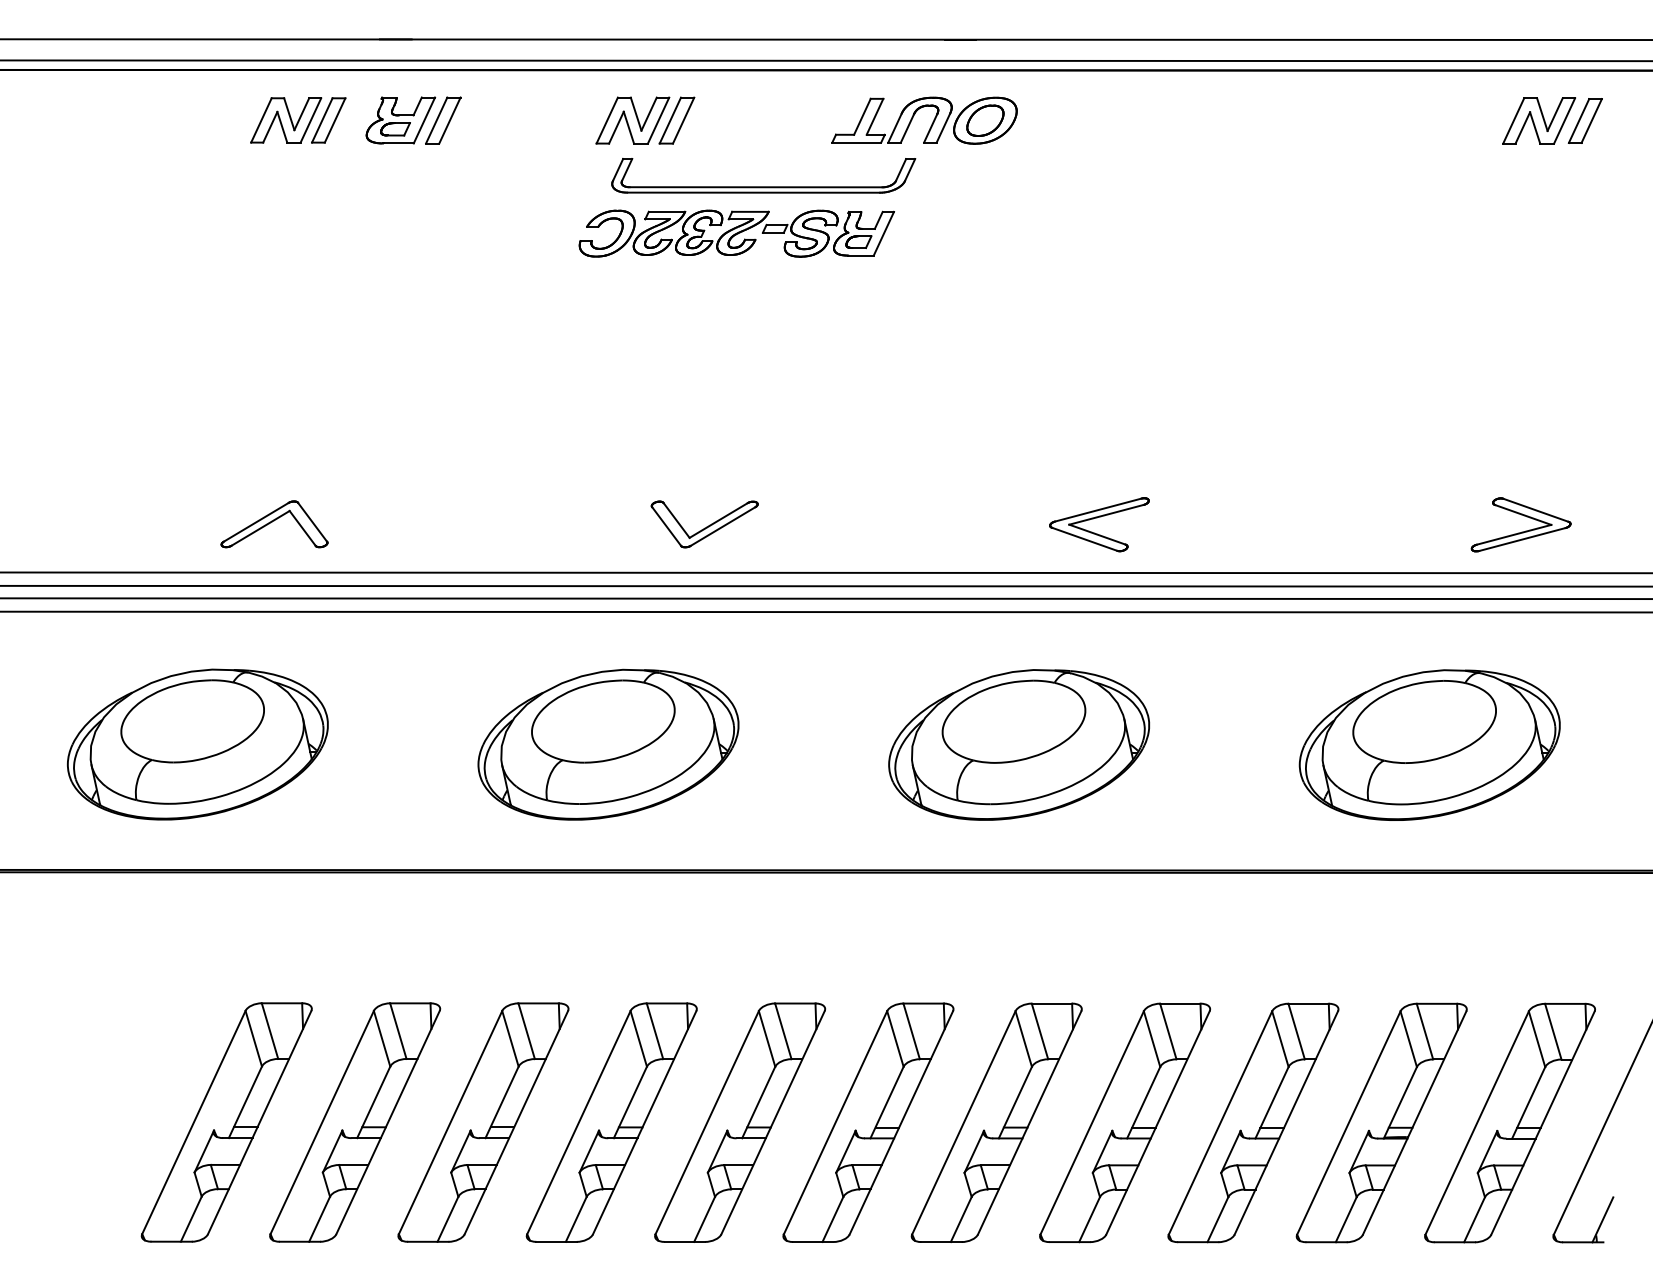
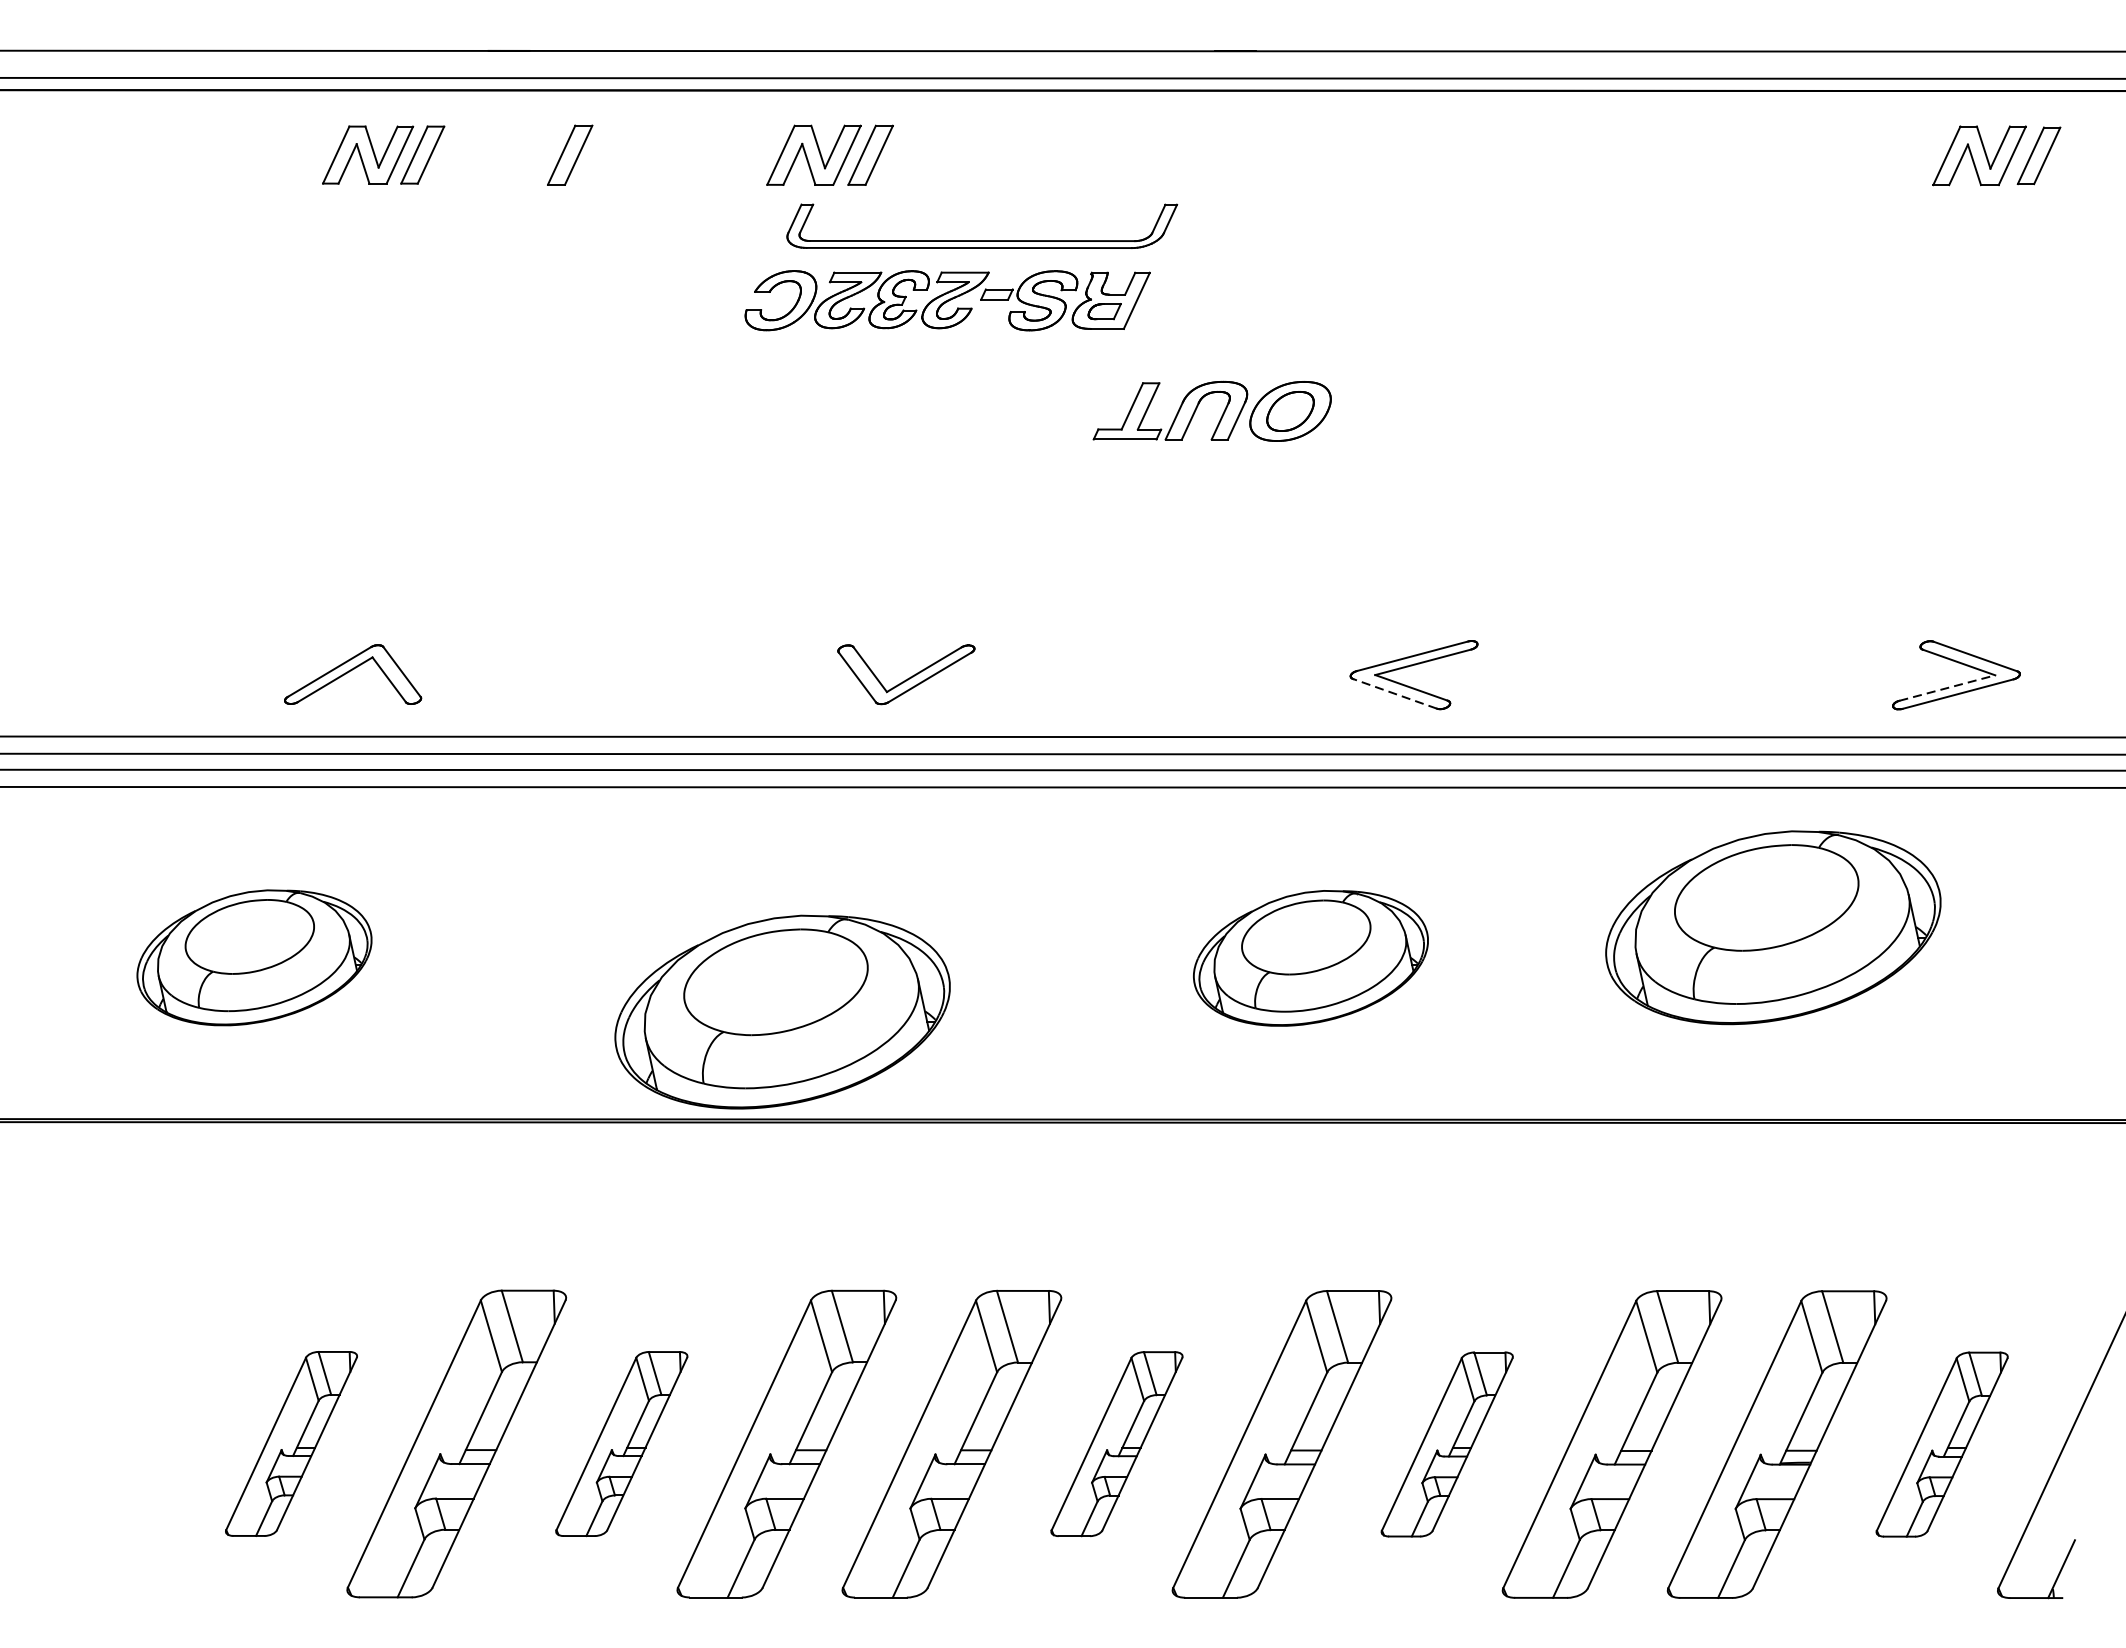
part: (400, 120) -> (515, 155), removed
part: (931, 123) -> (1221, 414), moved
line: (1514, 534) -> (1947, 687), solid -> dashed
line: (1084, 539) -> (1394, 694), solid -> dashed
part: (197, 744) -> (253, 957), size x0.7
part: (608, 744) -> (782, 1011), moved
part: (1019, 744) -> (1311, 957), size x0.7
part: (1429, 744) -> (1772, 926), moved
part: (226, 1122) -> (291, 1443), size x0.6
part: (483, 1122) -> (621, 1443), size x0.6
part: (868, 1122) -> (1117, 1443), size x0.6
part: (1125, 1122) -> (1447, 1443), size x0.6
part: (1509, 1122) -> (1941, 1443), size x0.6

